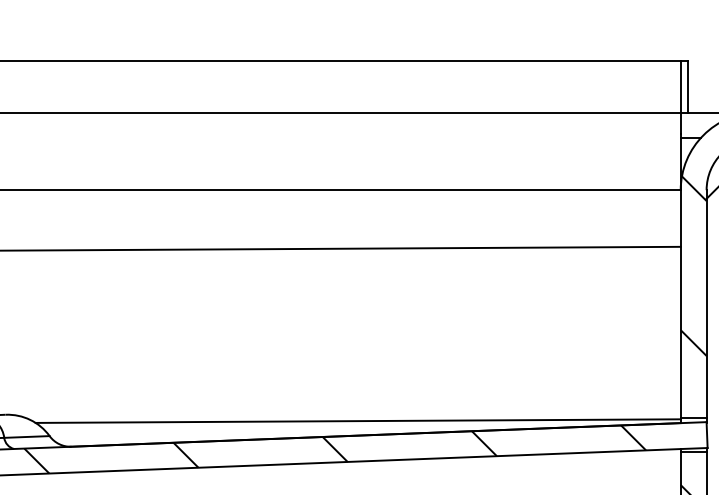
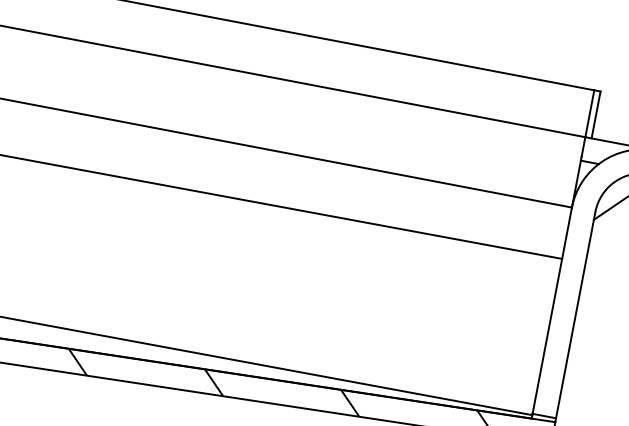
hatch: (693, 266) -> (570, 278), removed

